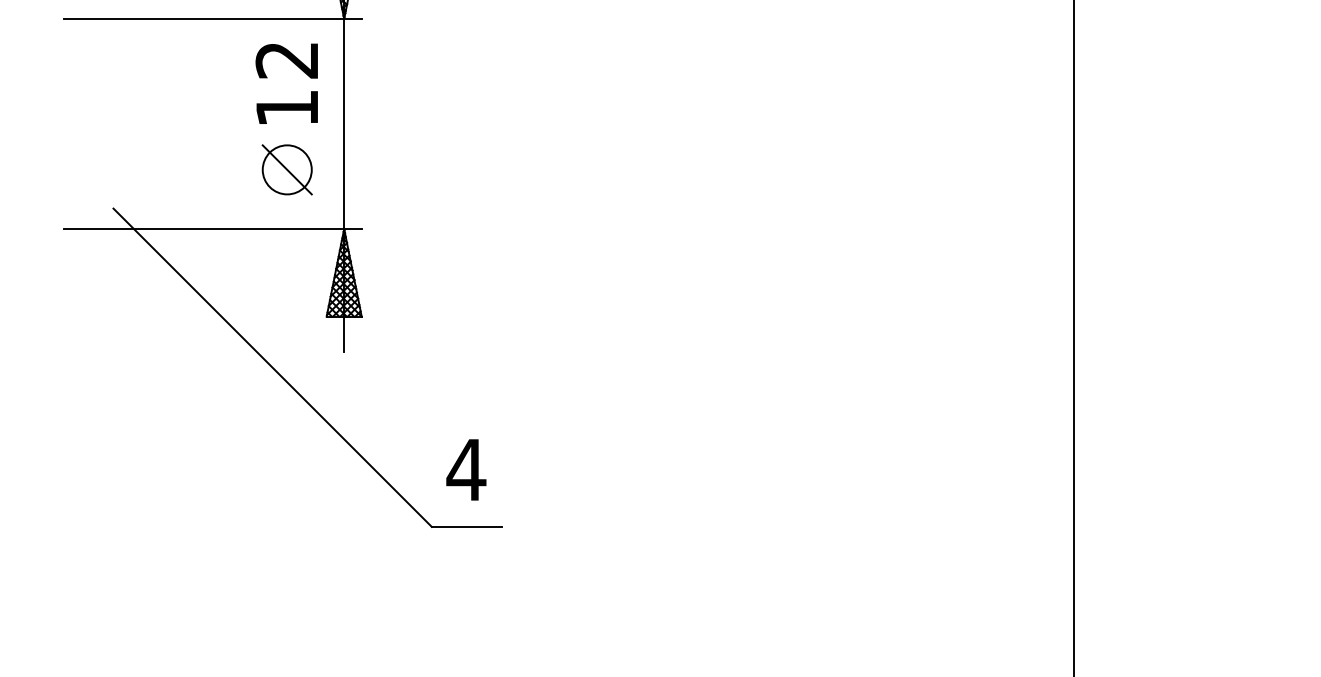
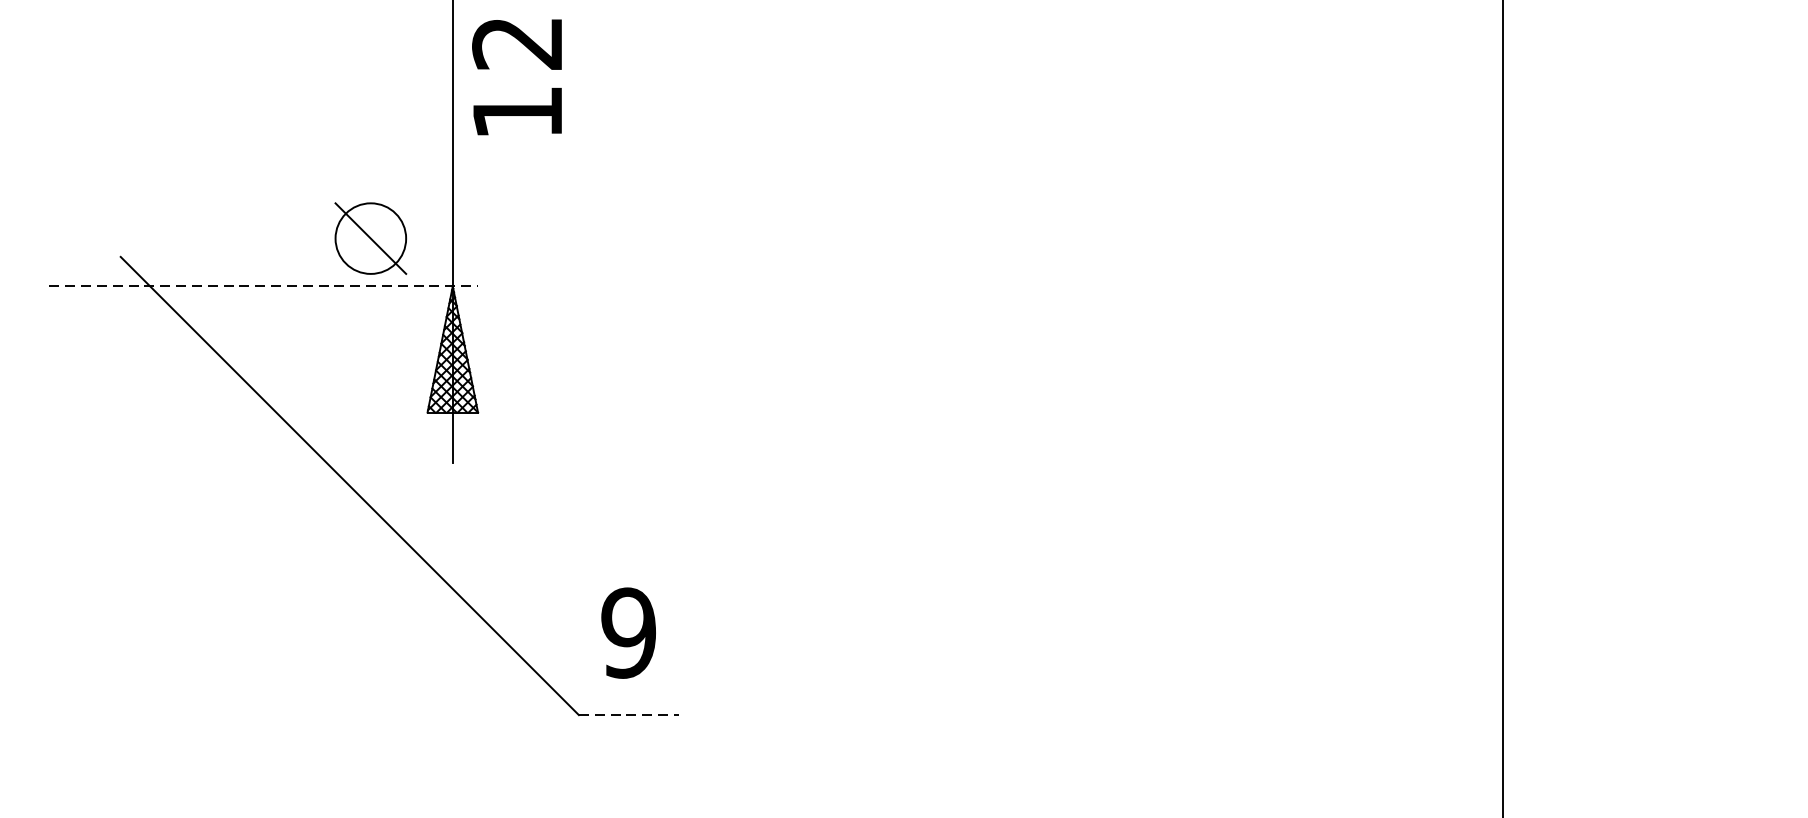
text: (286, 83) -> (516, 76), moved
part: (286, 169) -> (369, 238), moved
line: (212, 229) -> (263, 287), solid -> dashed
text: (466, 469) -> (628, 632), 4 -> 9
line: (466, 526) -> (628, 714), solid -> dashed

